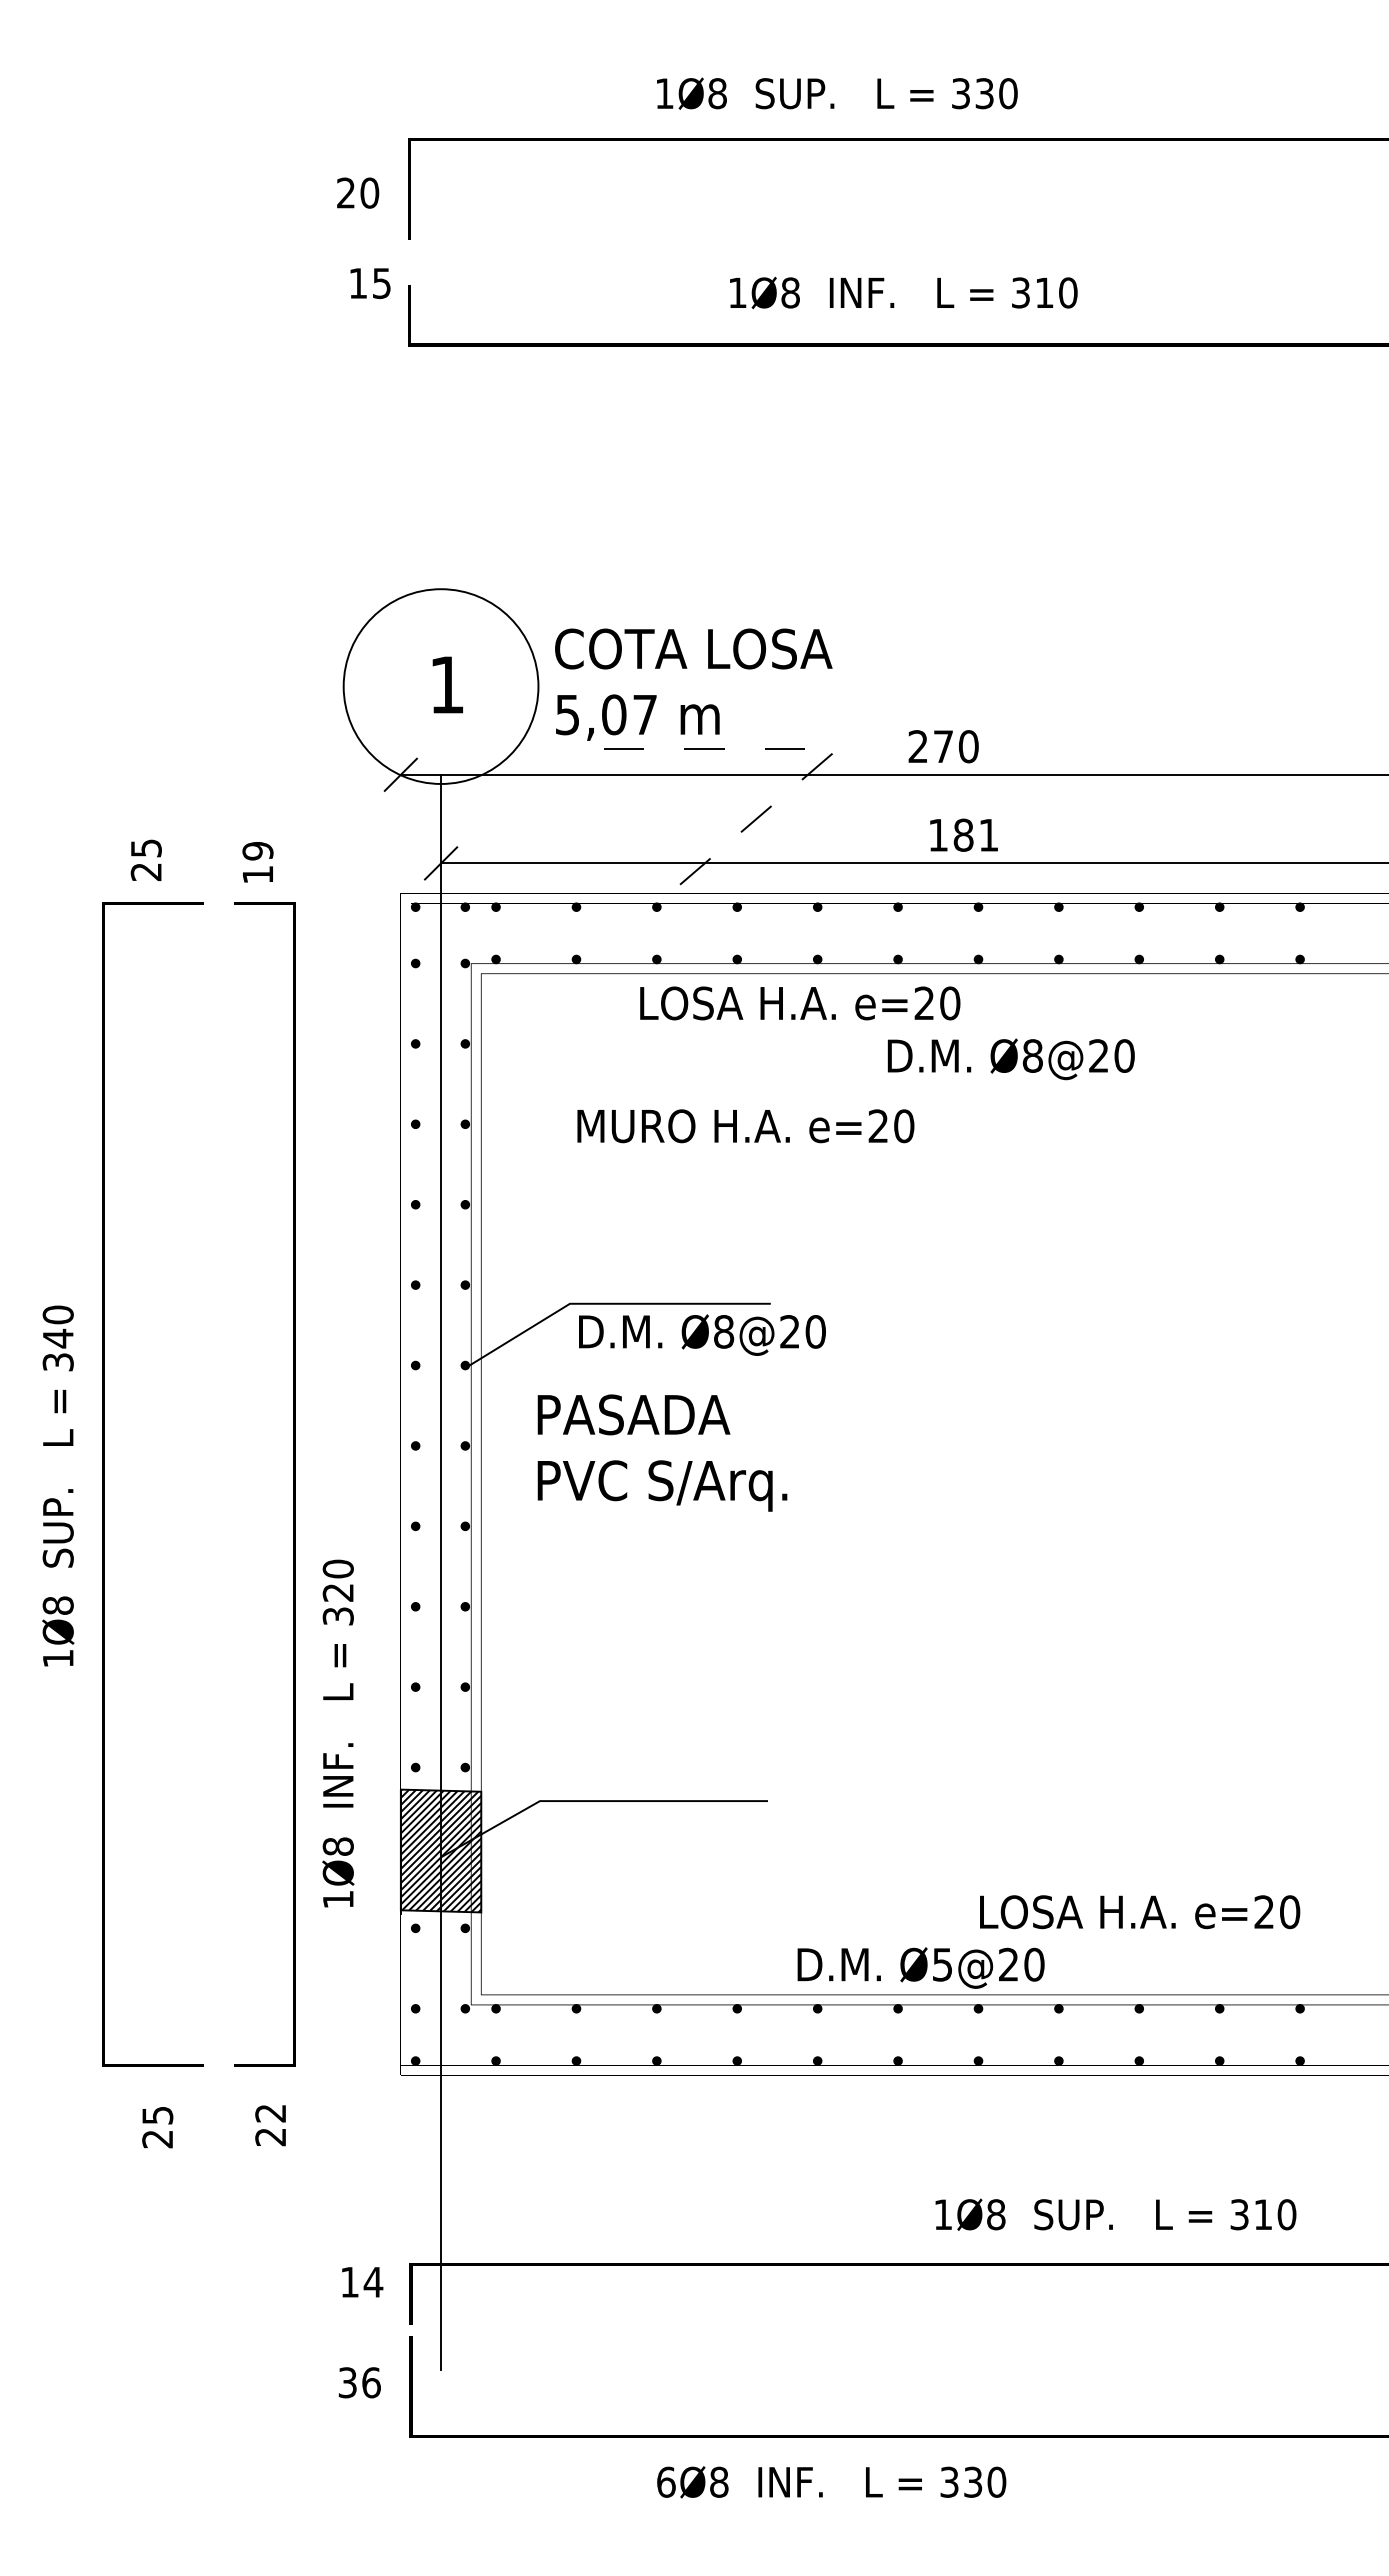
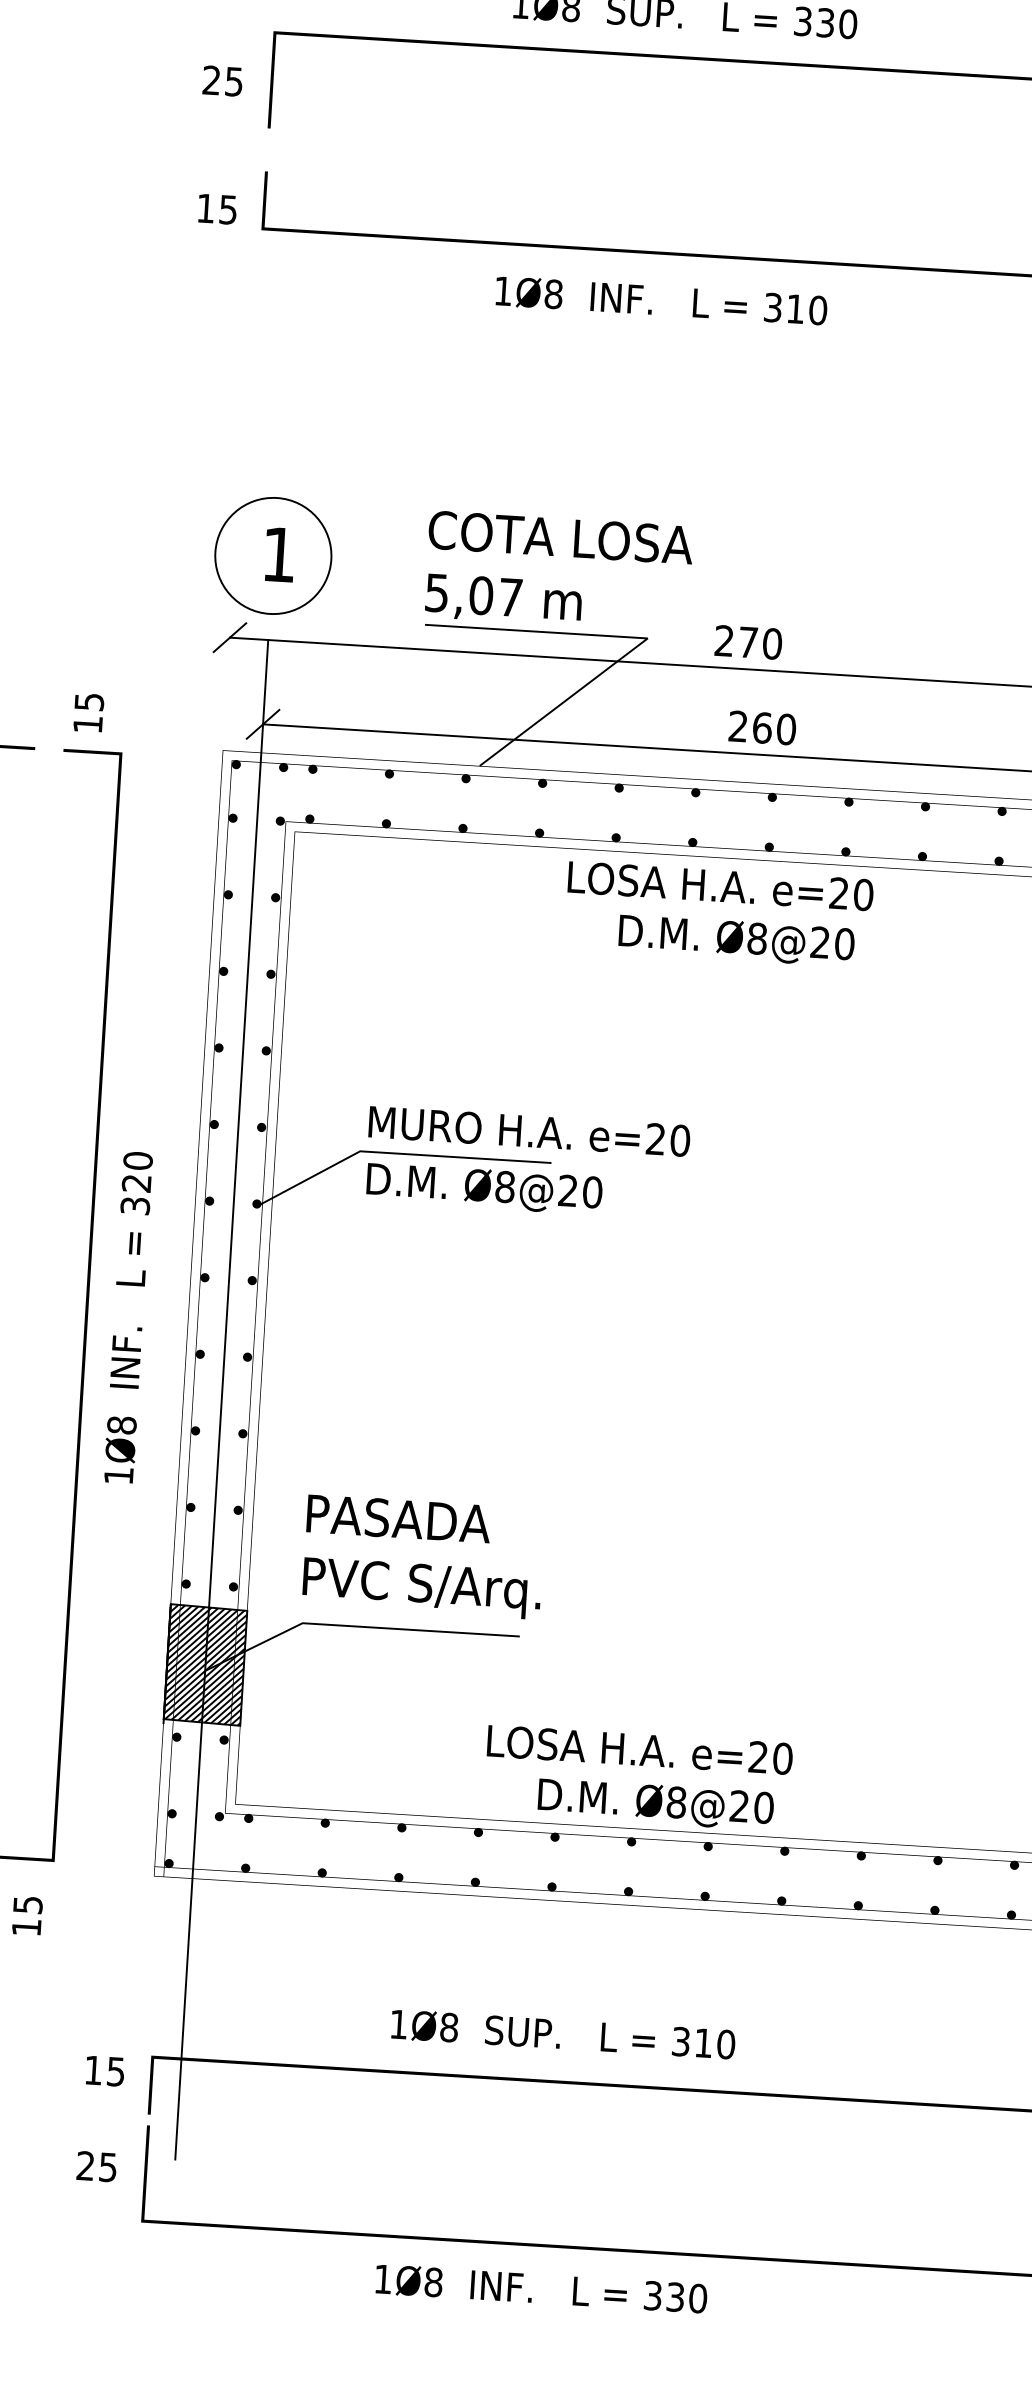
text: (369, 192) -> (233, 81), 20 -> 25
text: (370, 283) -> (217, 209), moved
text: (903, 292) -> (661, 300), moved
text: (693, 684) -> (558, 571), moved
circle: (440, 686) -> (272, 555), size x0.62
line: (832, 748) -> (642, 637), dashed -> solid
text: (963, 834) -> (762, 727), 181 -> 260
text: (257, 851) -> (88, 702), 19 -> 15
text: (800, 1003) -> (721, 886), moved
text: (1010, 1059) -> (735, 940), moved
text: (745, 1126) -> (529, 1131), moved
text: (662, 1452) -> (423, 1556), moved
text: (338, 1733) -> (128, 1317), moved
text: (1140, 1912) -> (640, 1750), moved
text: (942, 1964) -> (676, 1802), Ø5@20 -> Ø8@20
text: (270, 2125) -> (27, 1916), 22 -> 15
text: (1115, 2214) -> (562, 2034), moved
text: (373, 2282) -> (116, 2072), 14 -> 15
text: (359, 2382) -> (96, 2166), 36 -> 25
text: (666, 2481) -> (383, 2278), 6Ø8 -> 1Ø8

